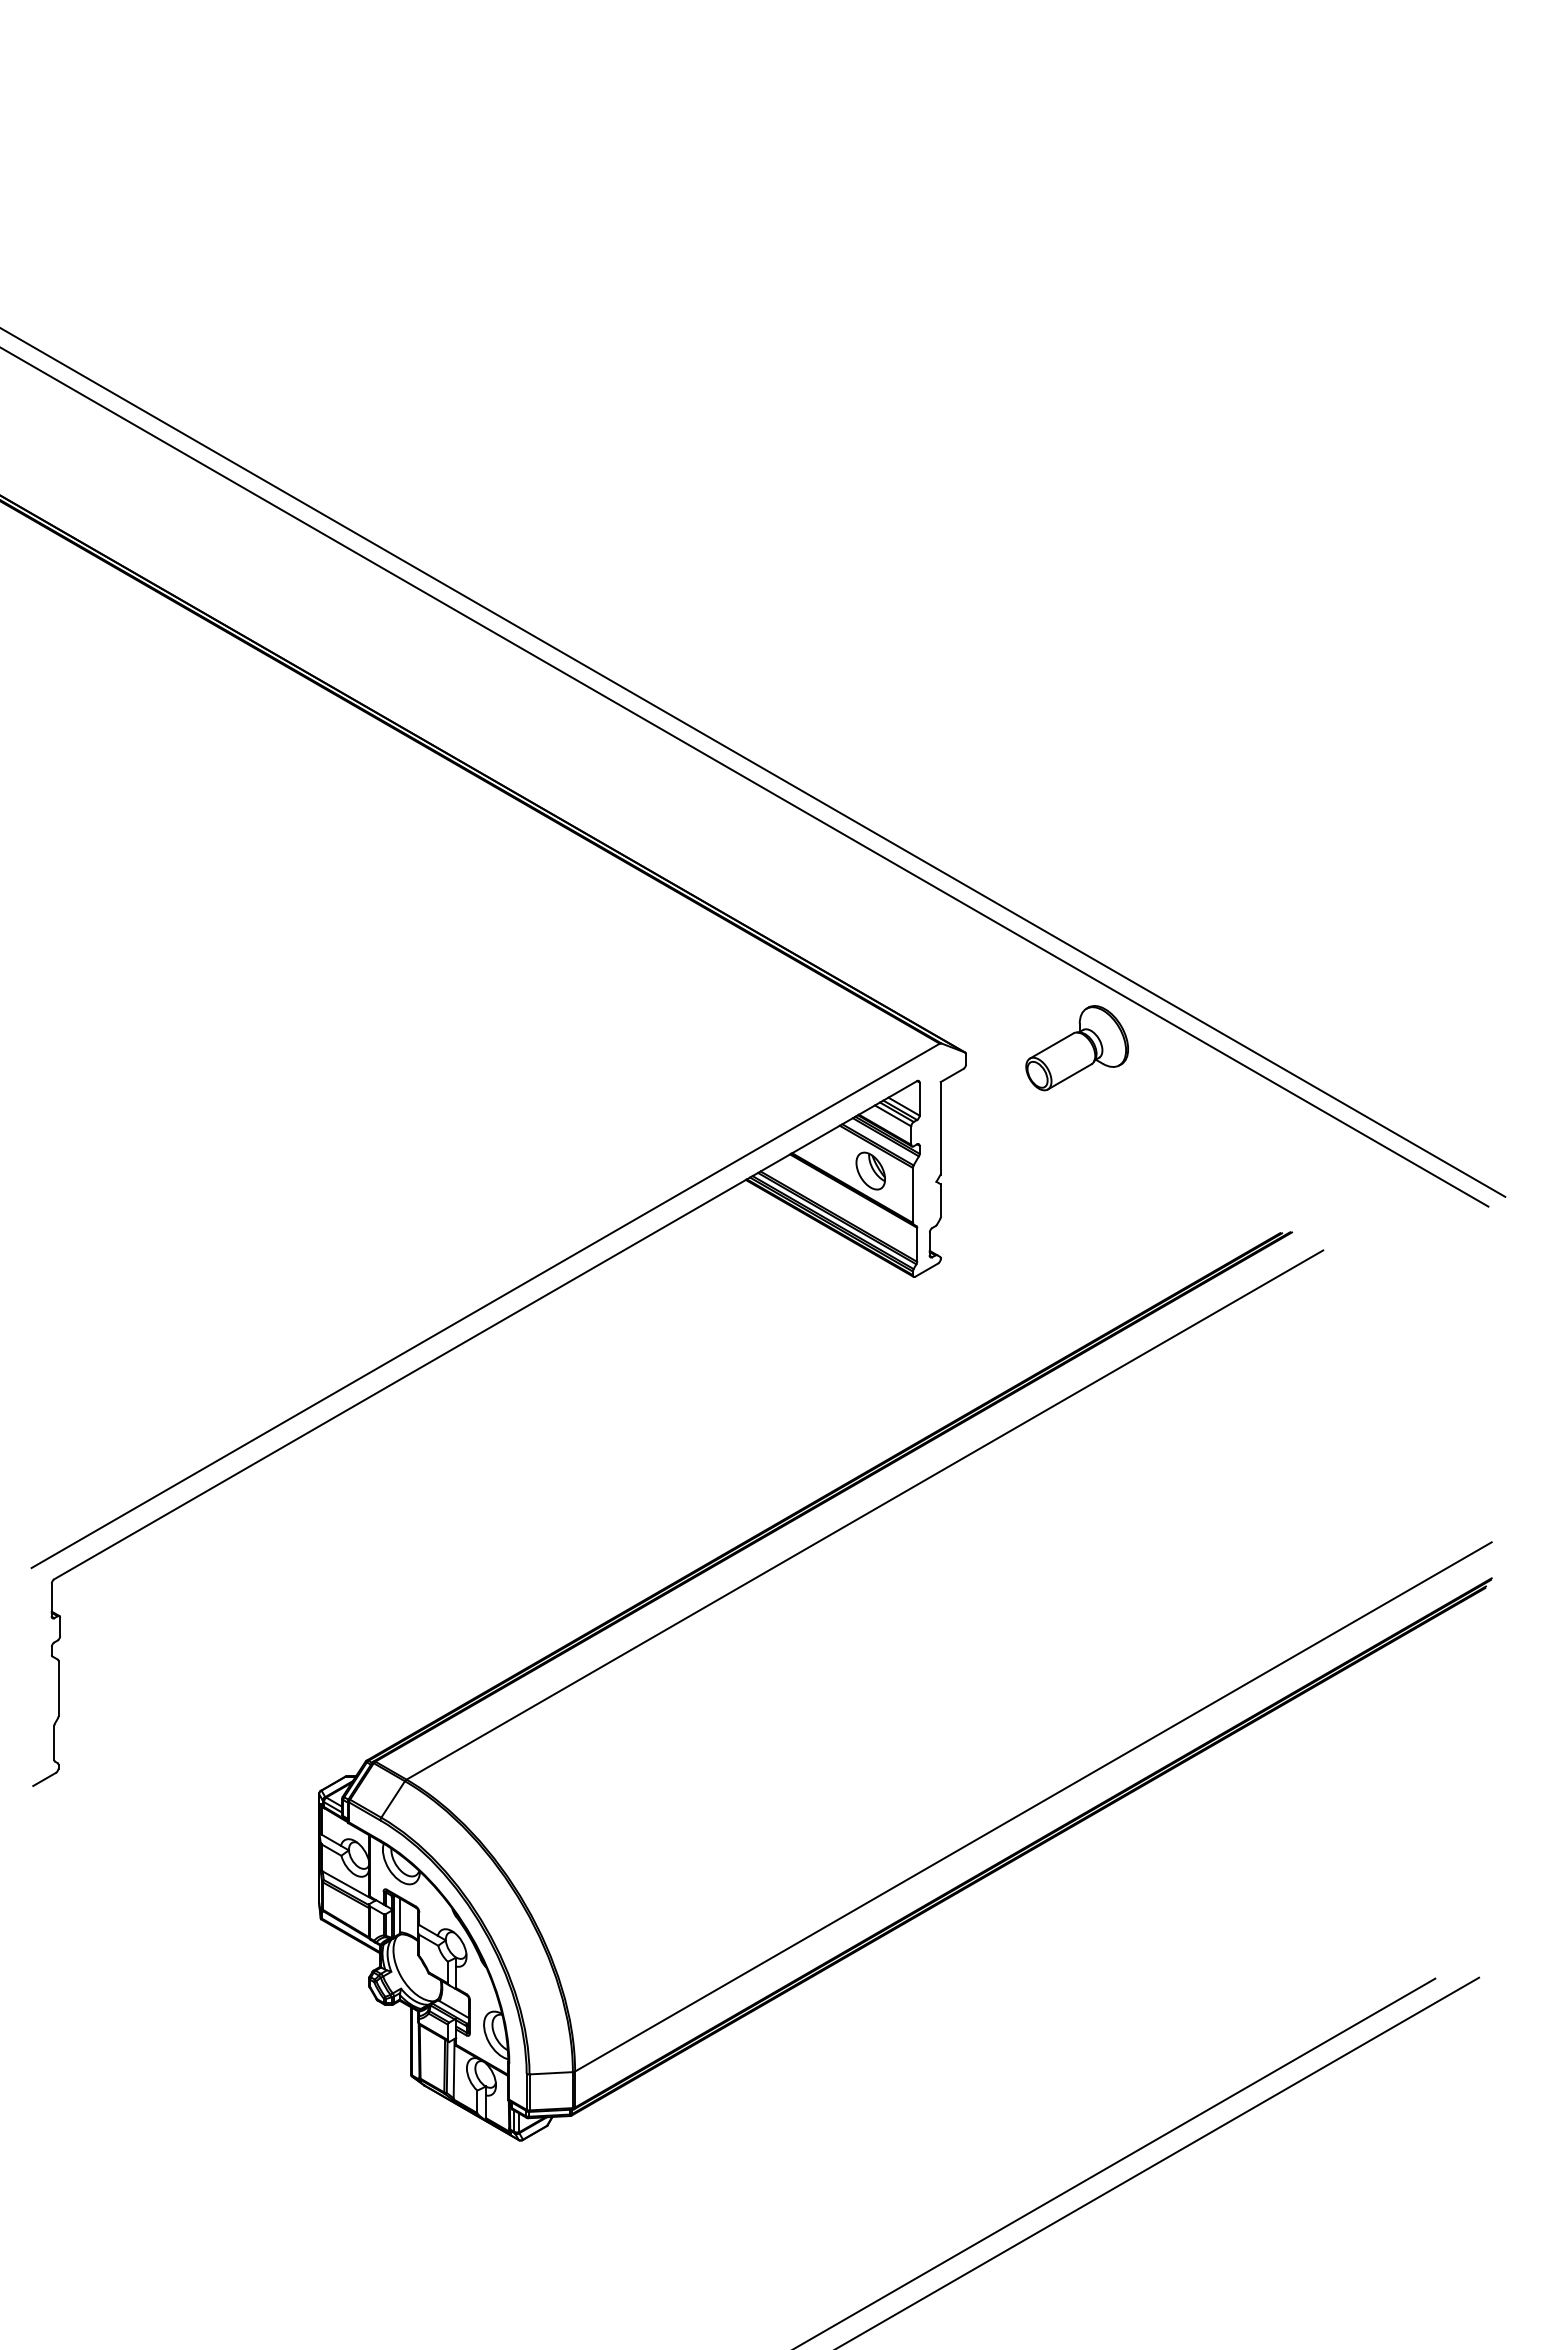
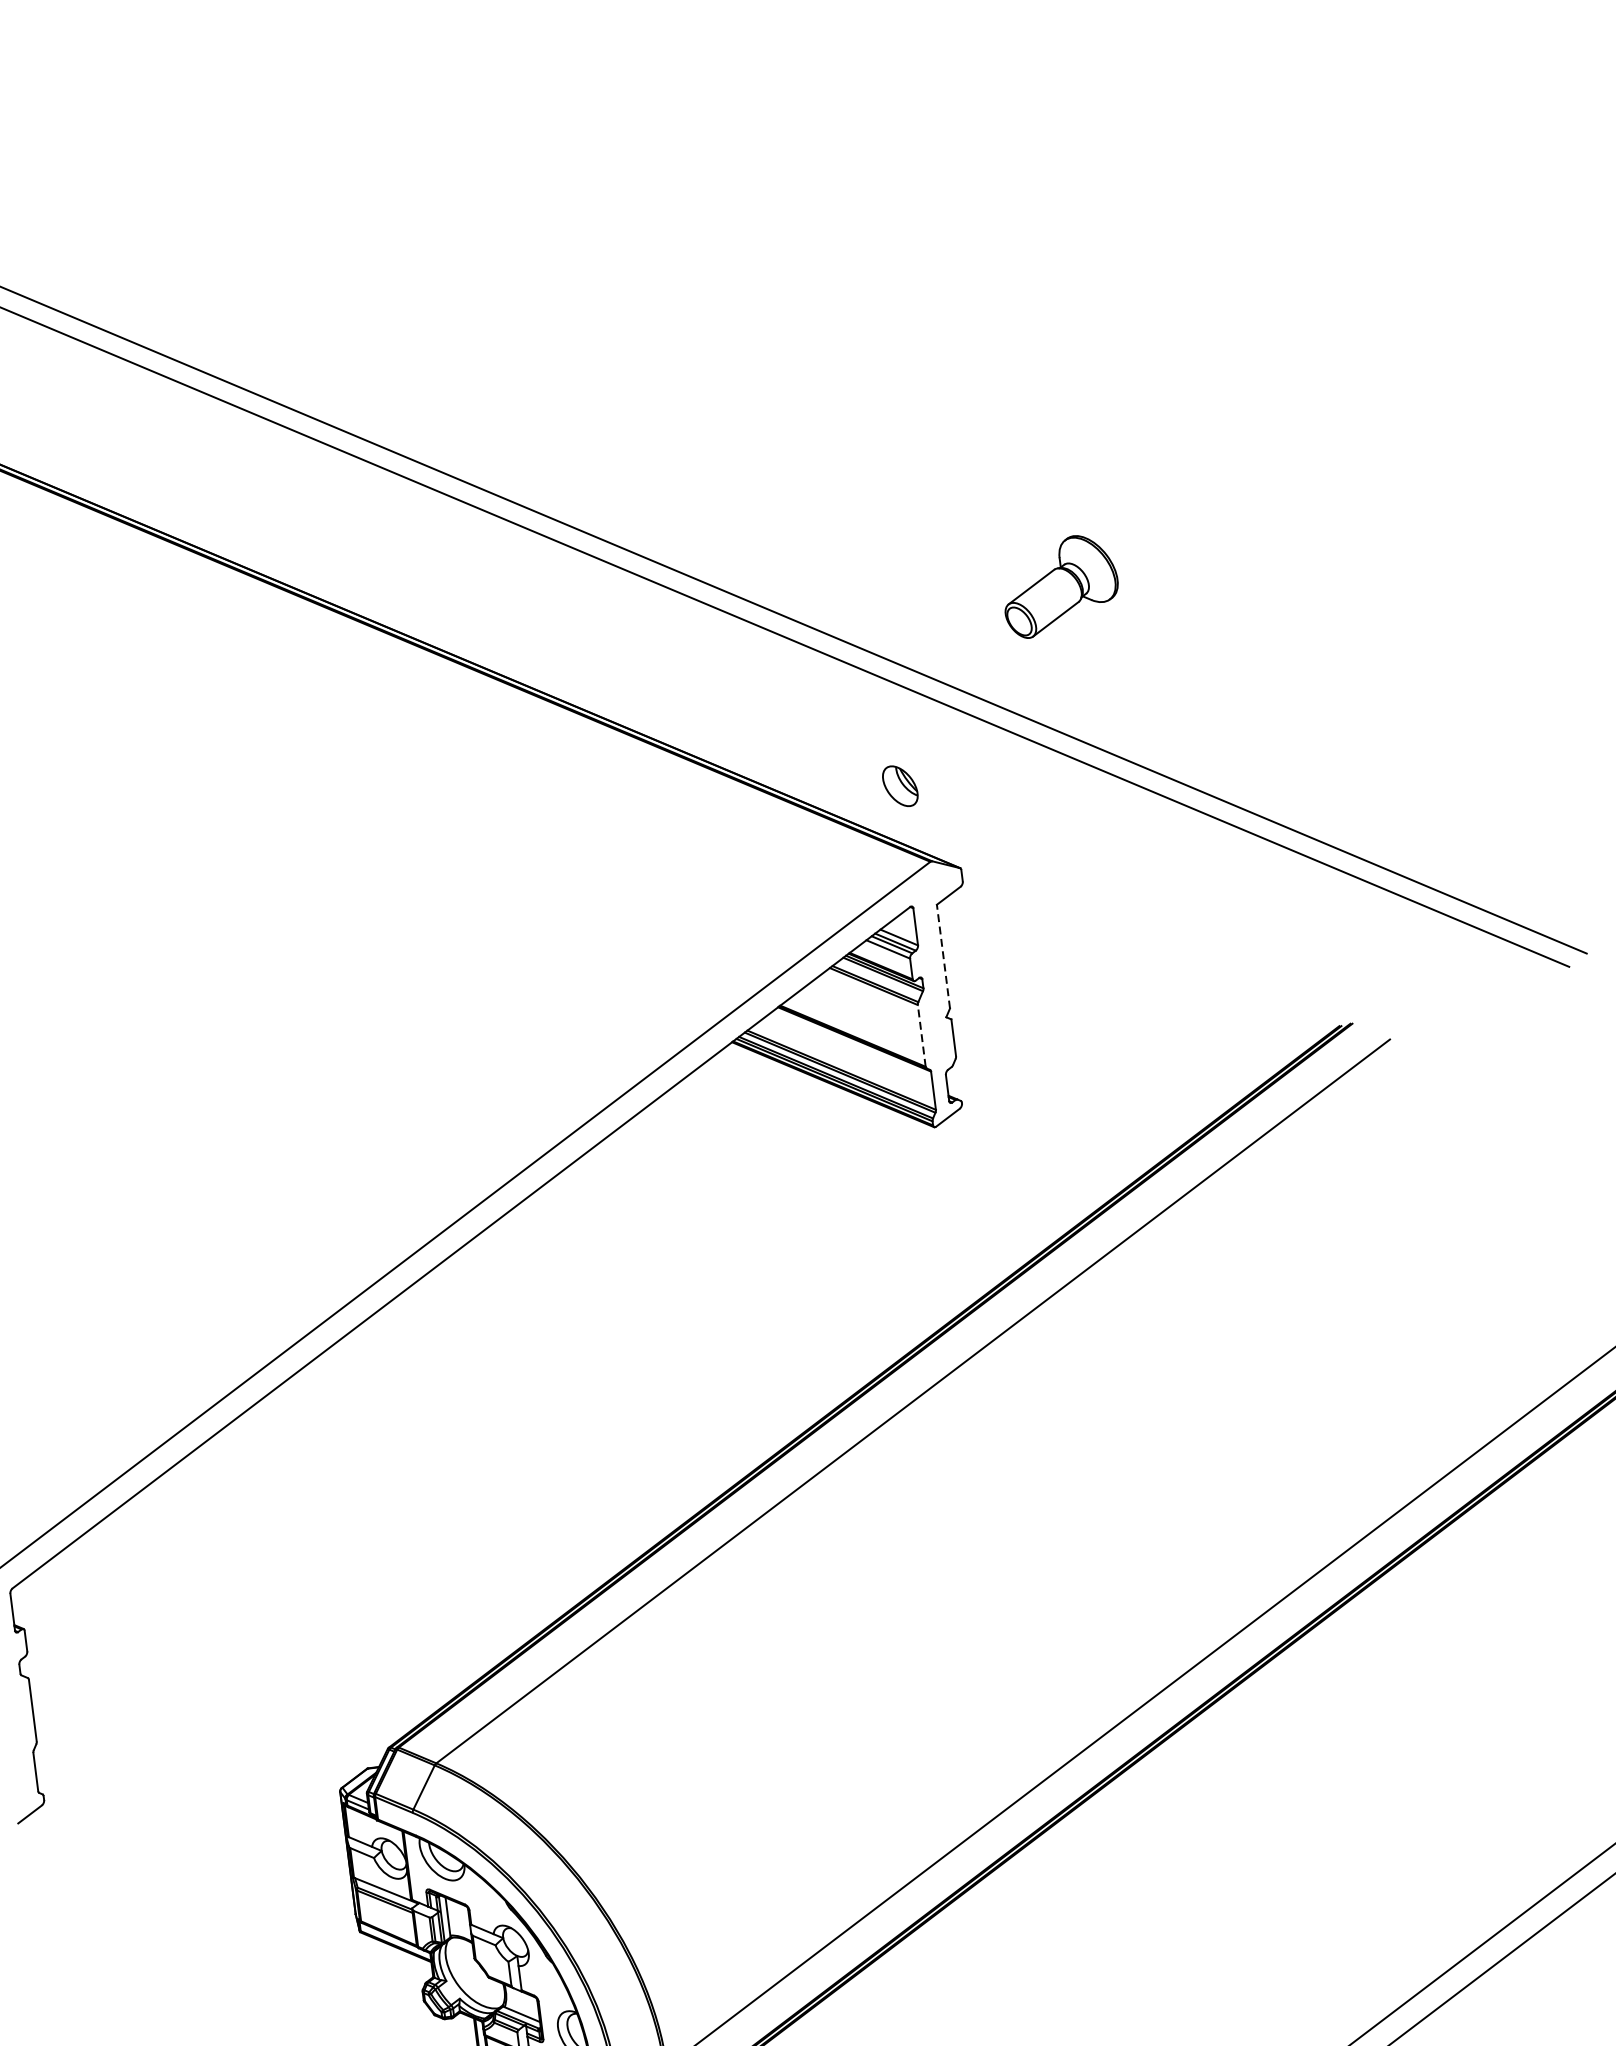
part: (1076, 1048) -> (1059, 586), moved
line: (940, 1127) -> (943, 955), solid -> dashed
part: (870, 1170) -> (899, 785), moved
line: (912, 1194) -> (921, 1034), solid -> dashed

